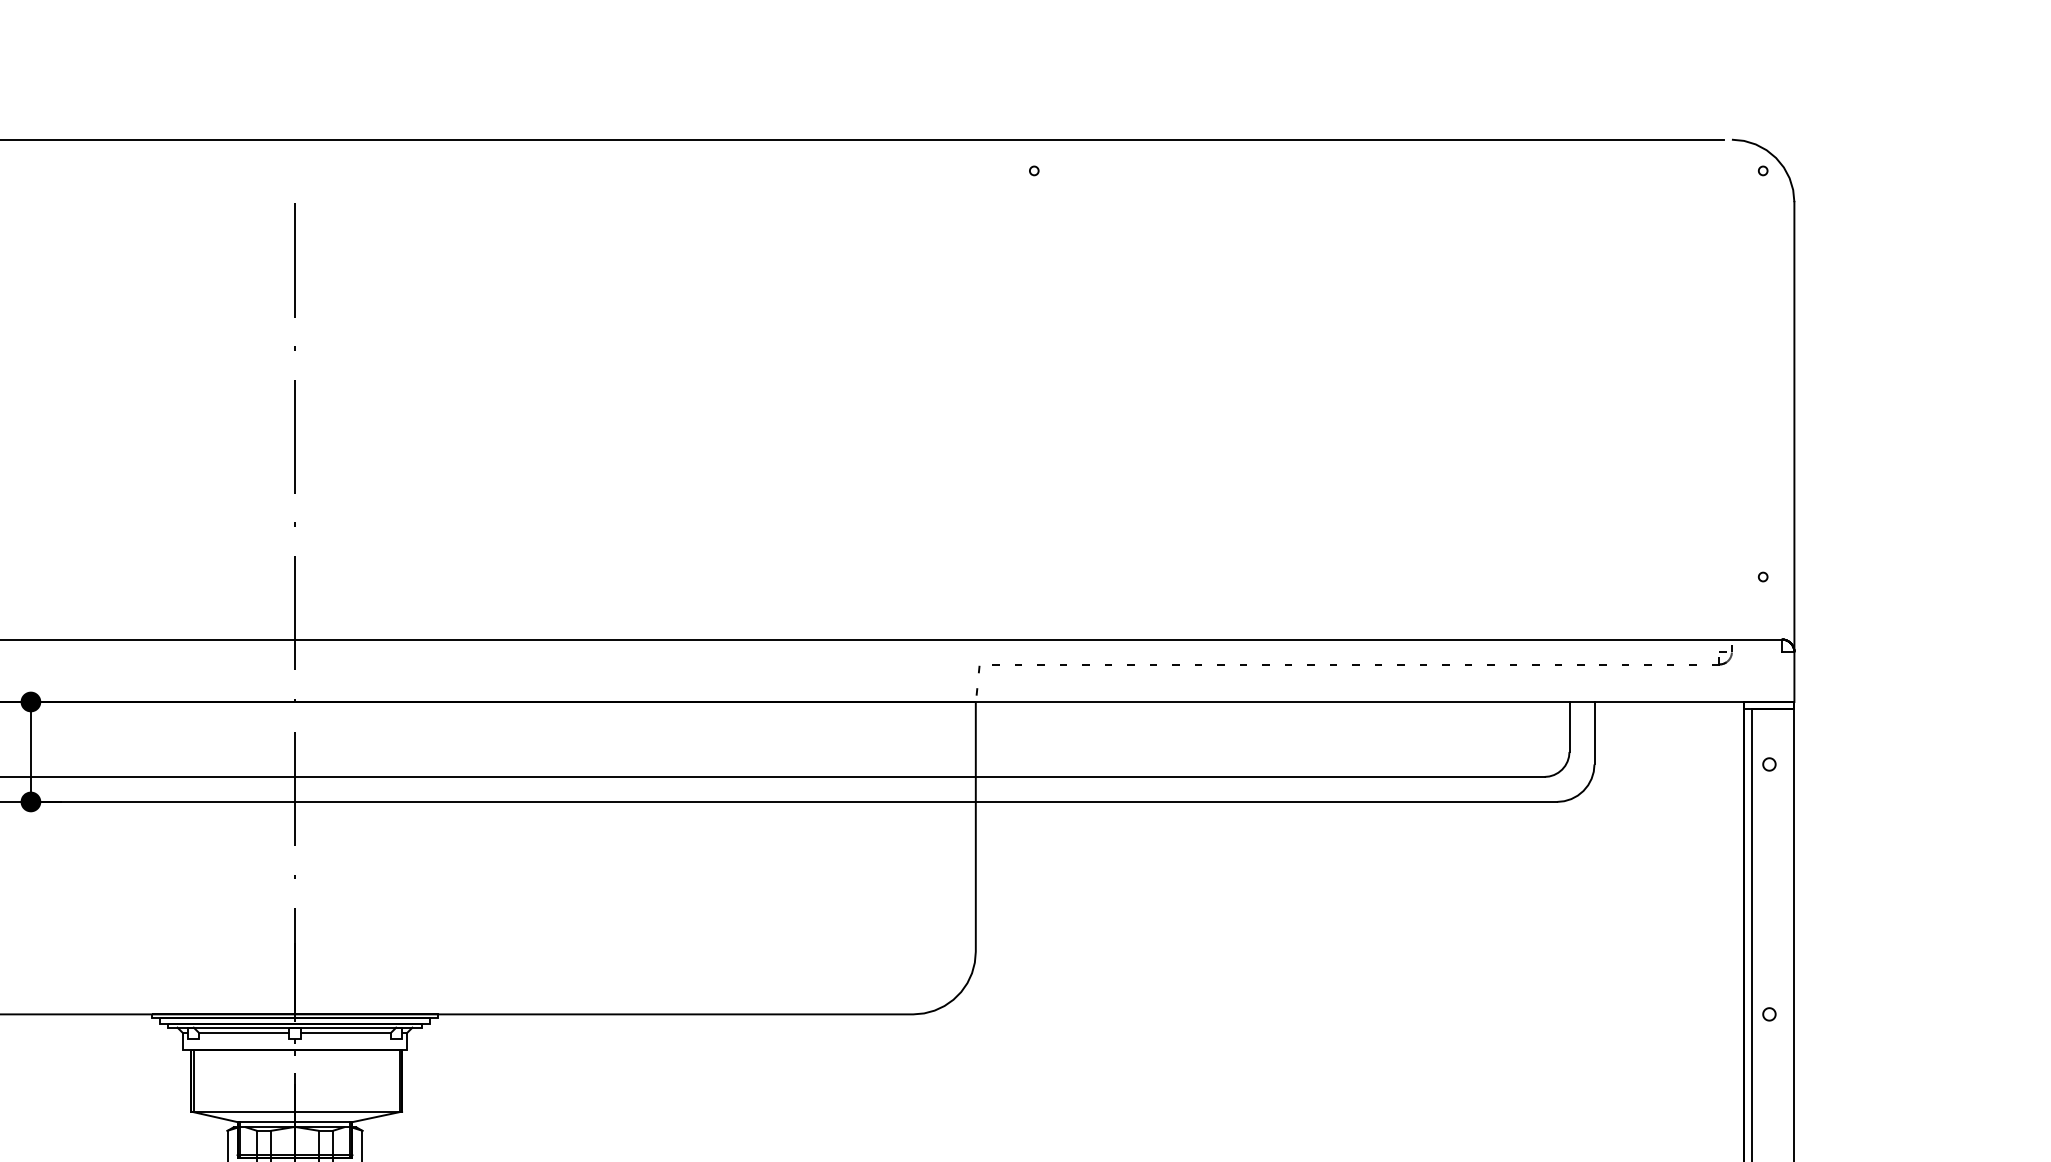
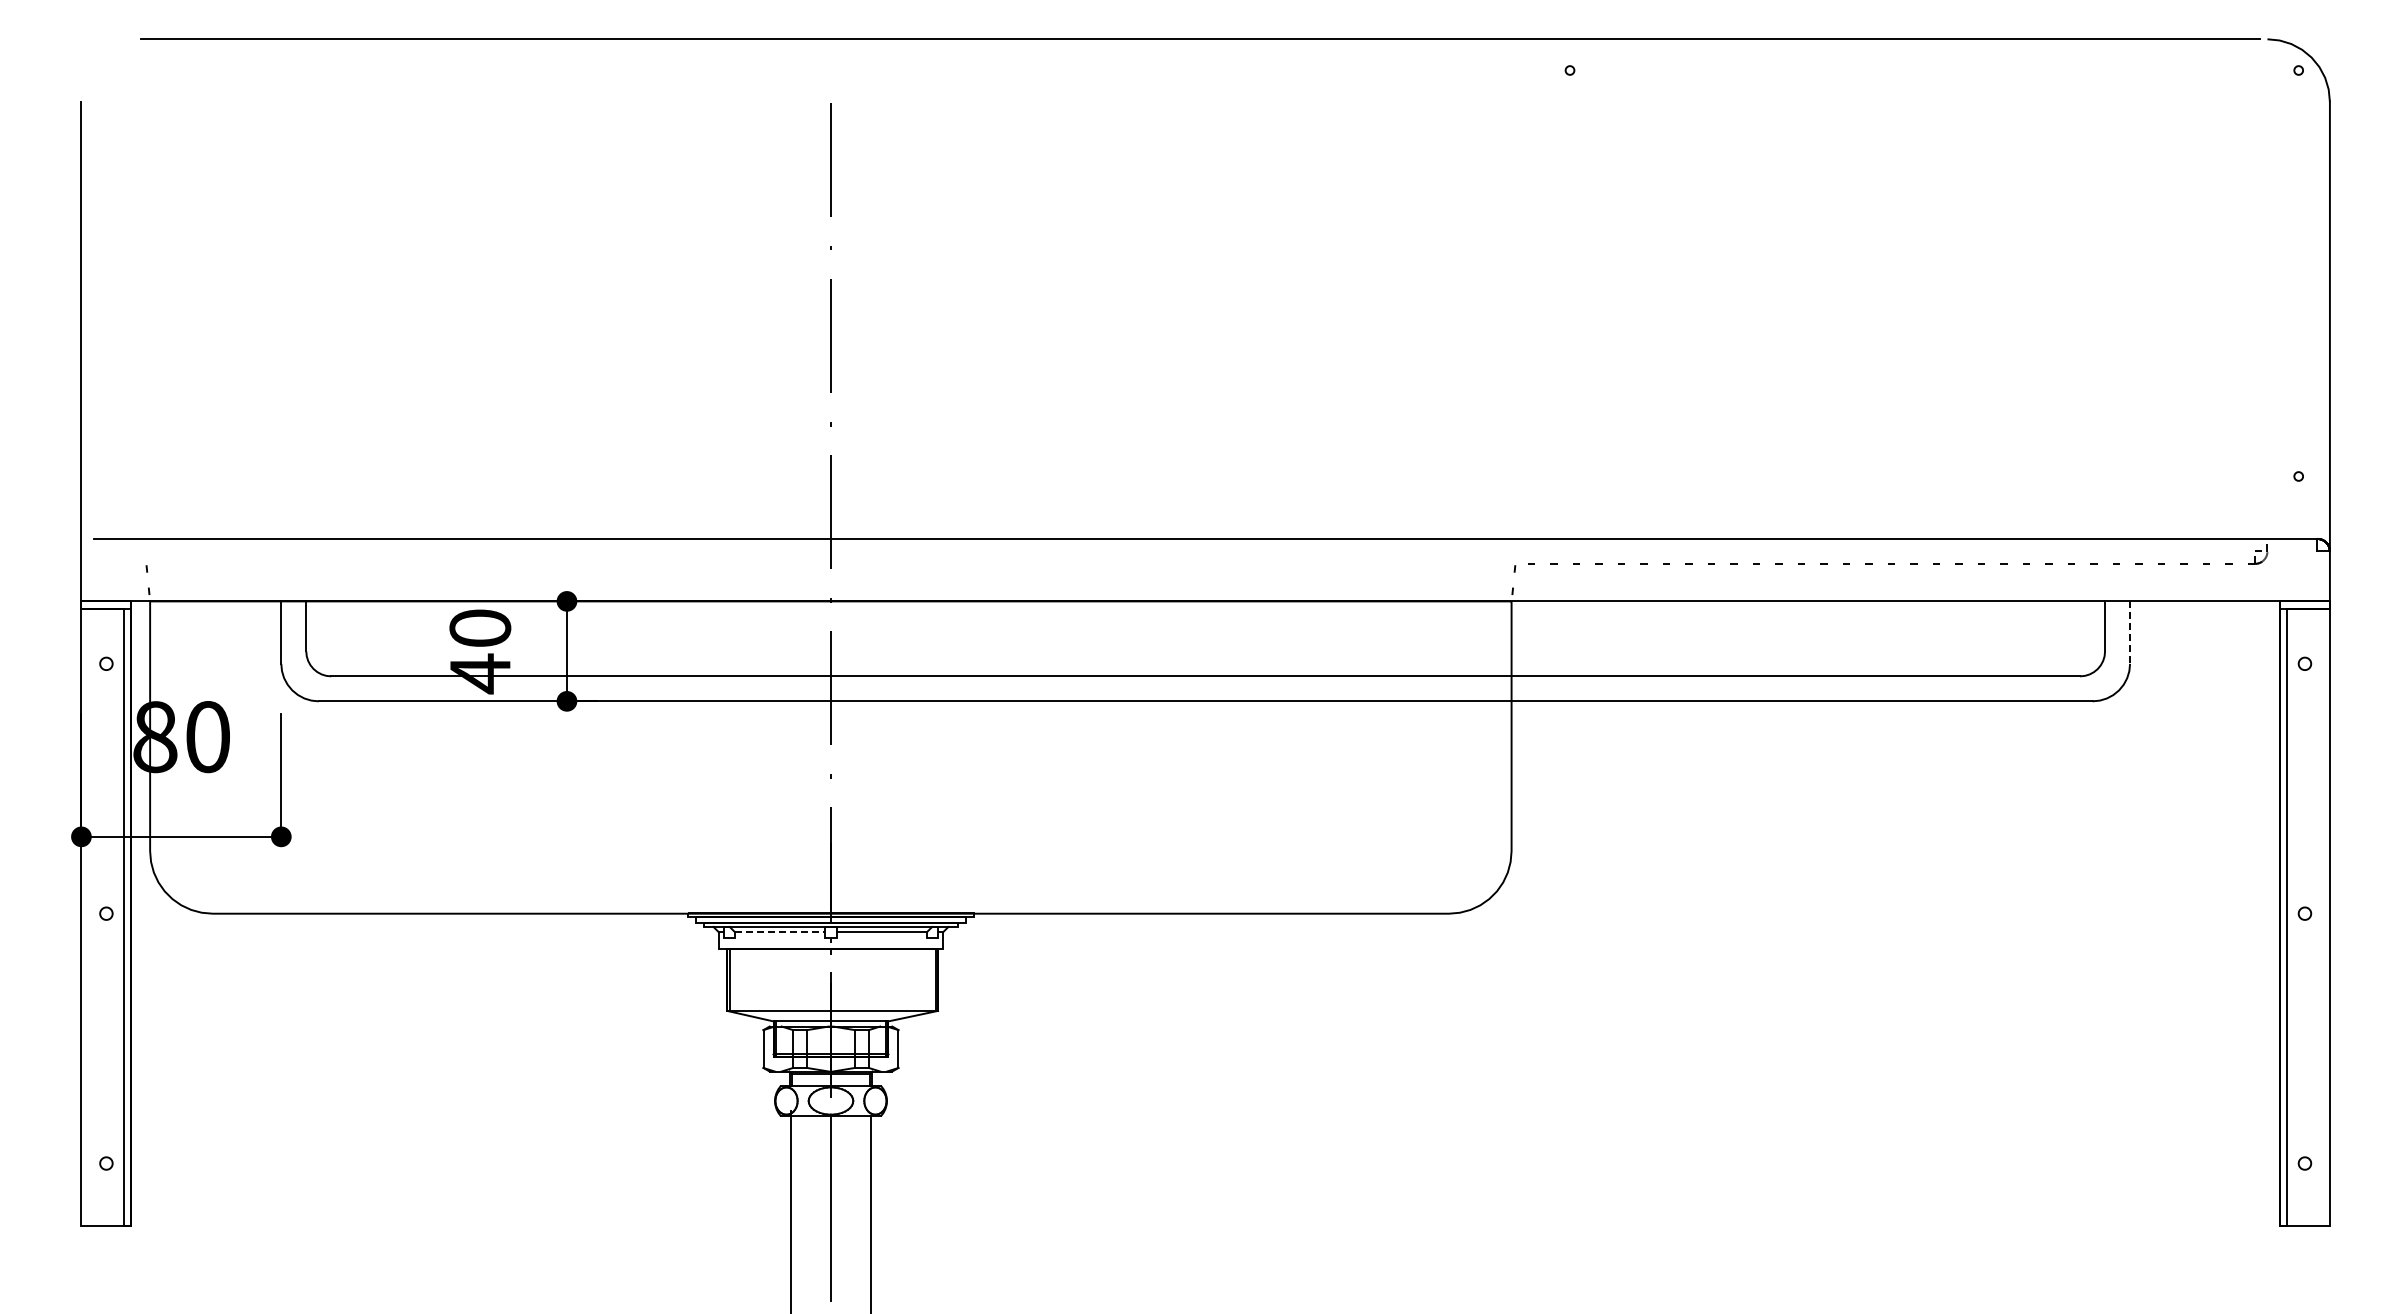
line: (1594, 734) -> (2130, 633), solid -> dashed
line: (244, 1032) -> (780, 931), solid -> dashed

